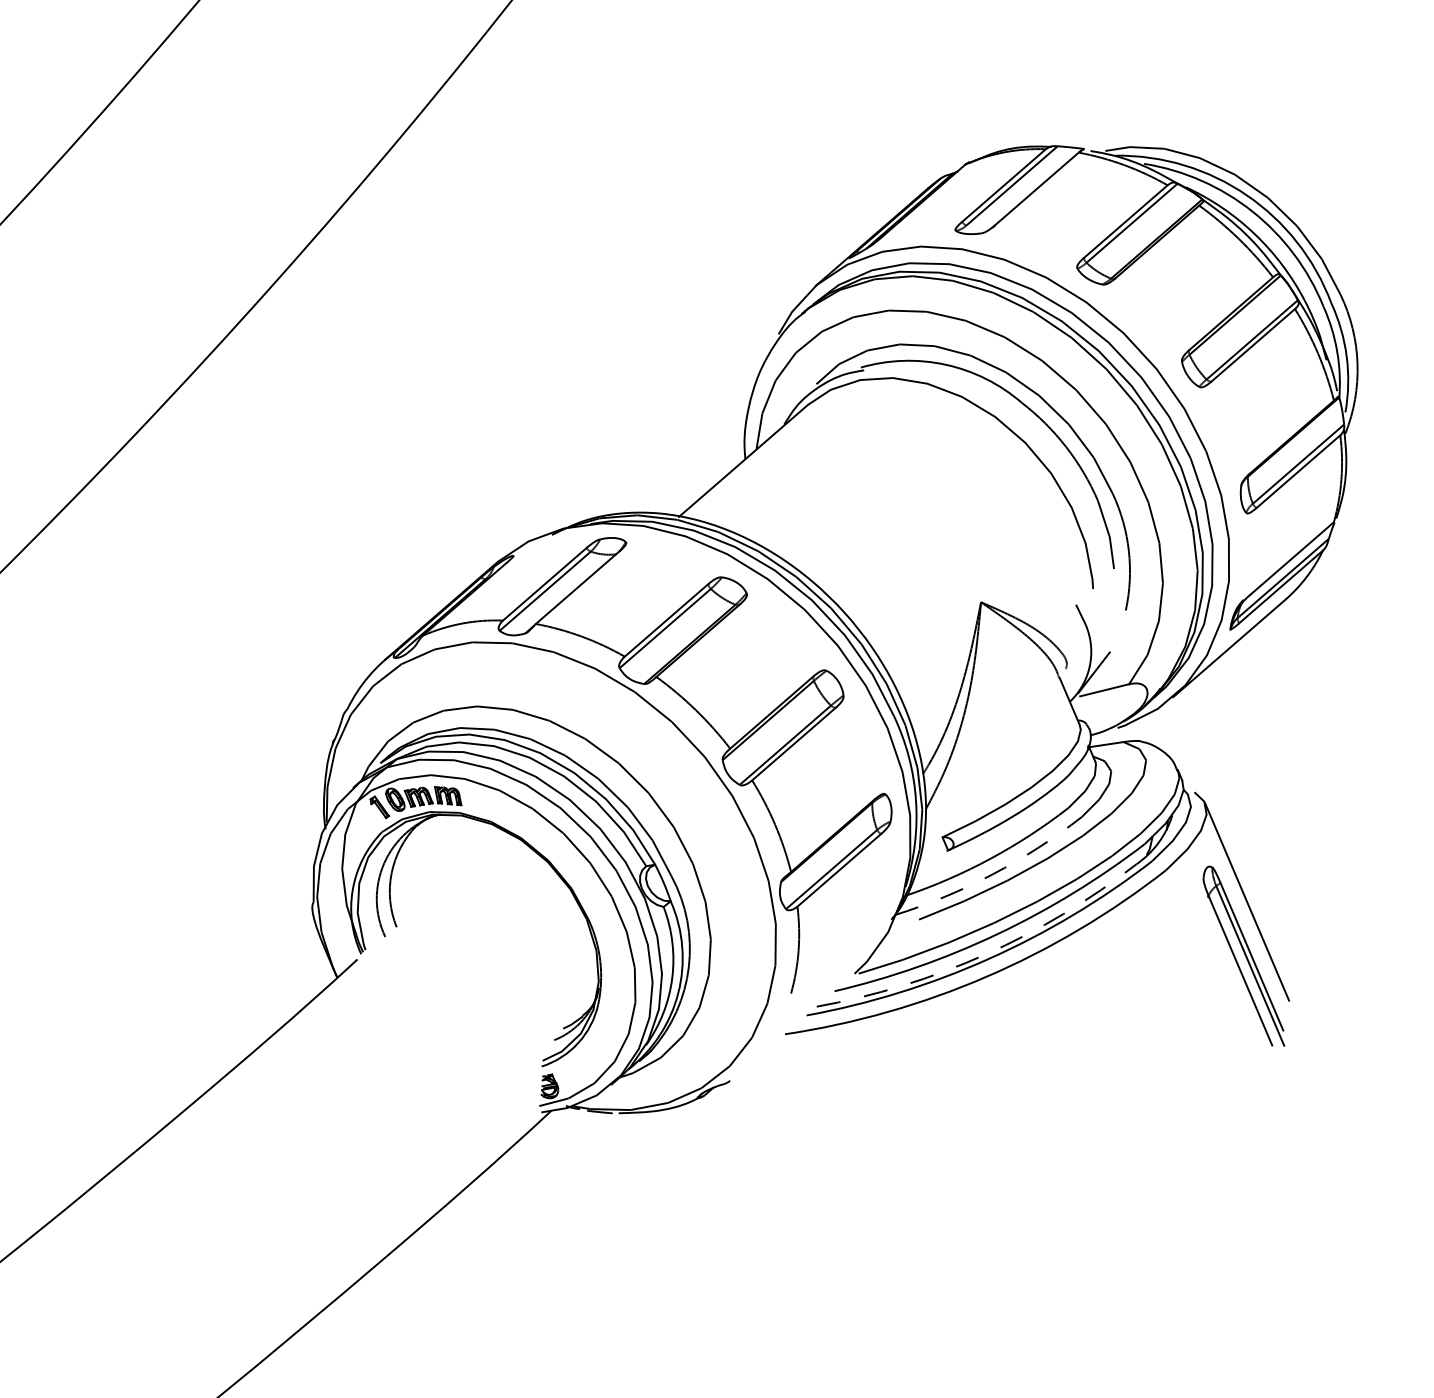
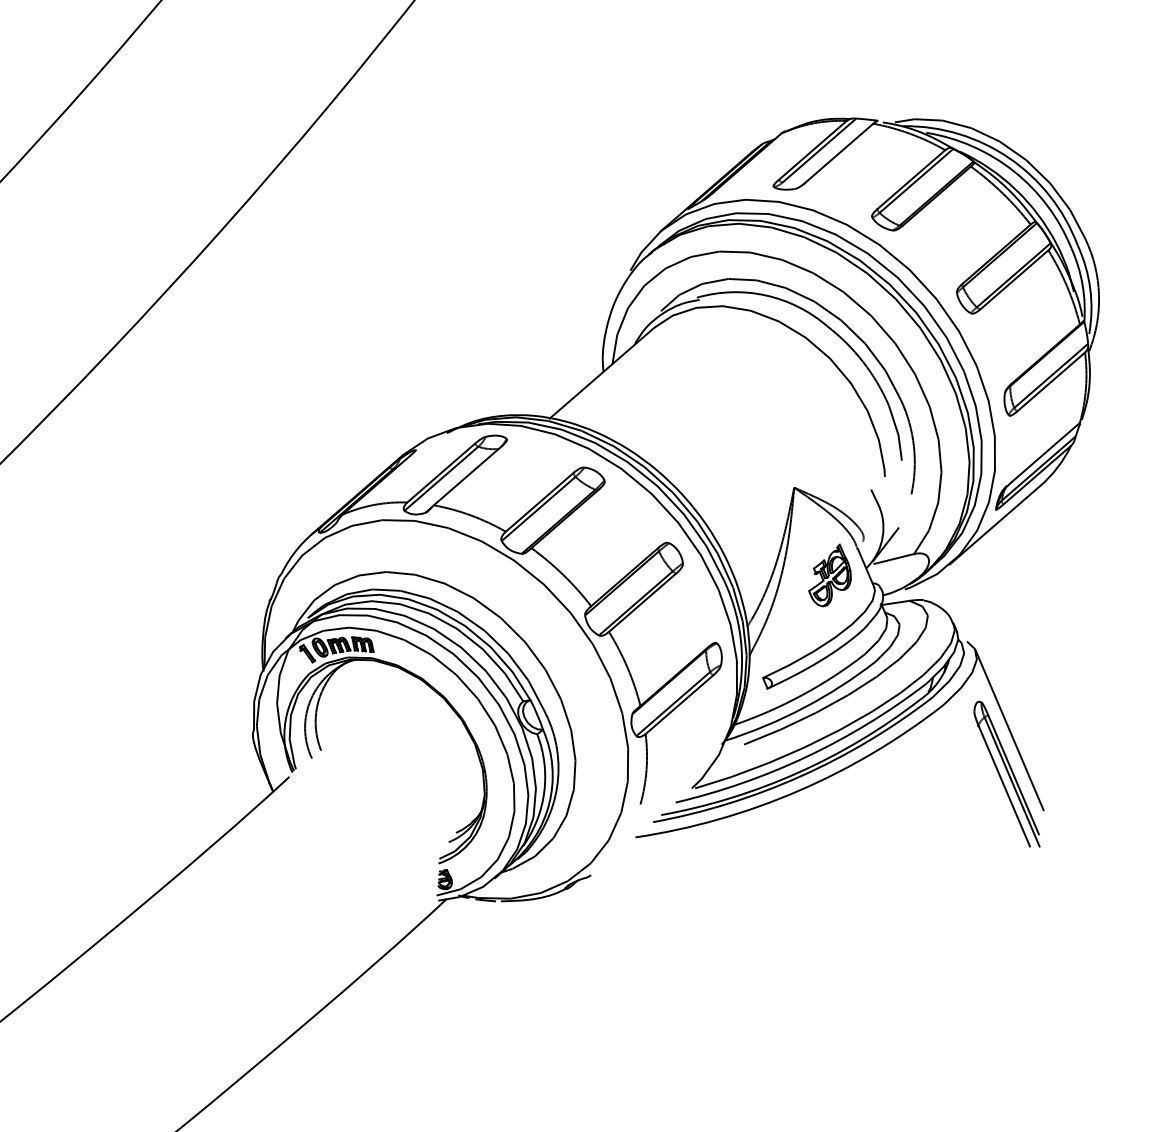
part: (1024, 710) -> (829, 575), added
arc: (992, 874) -> (803, 708), dashed -> solid
arc: (985, 954) -> (797, 772), dashed -> solid

